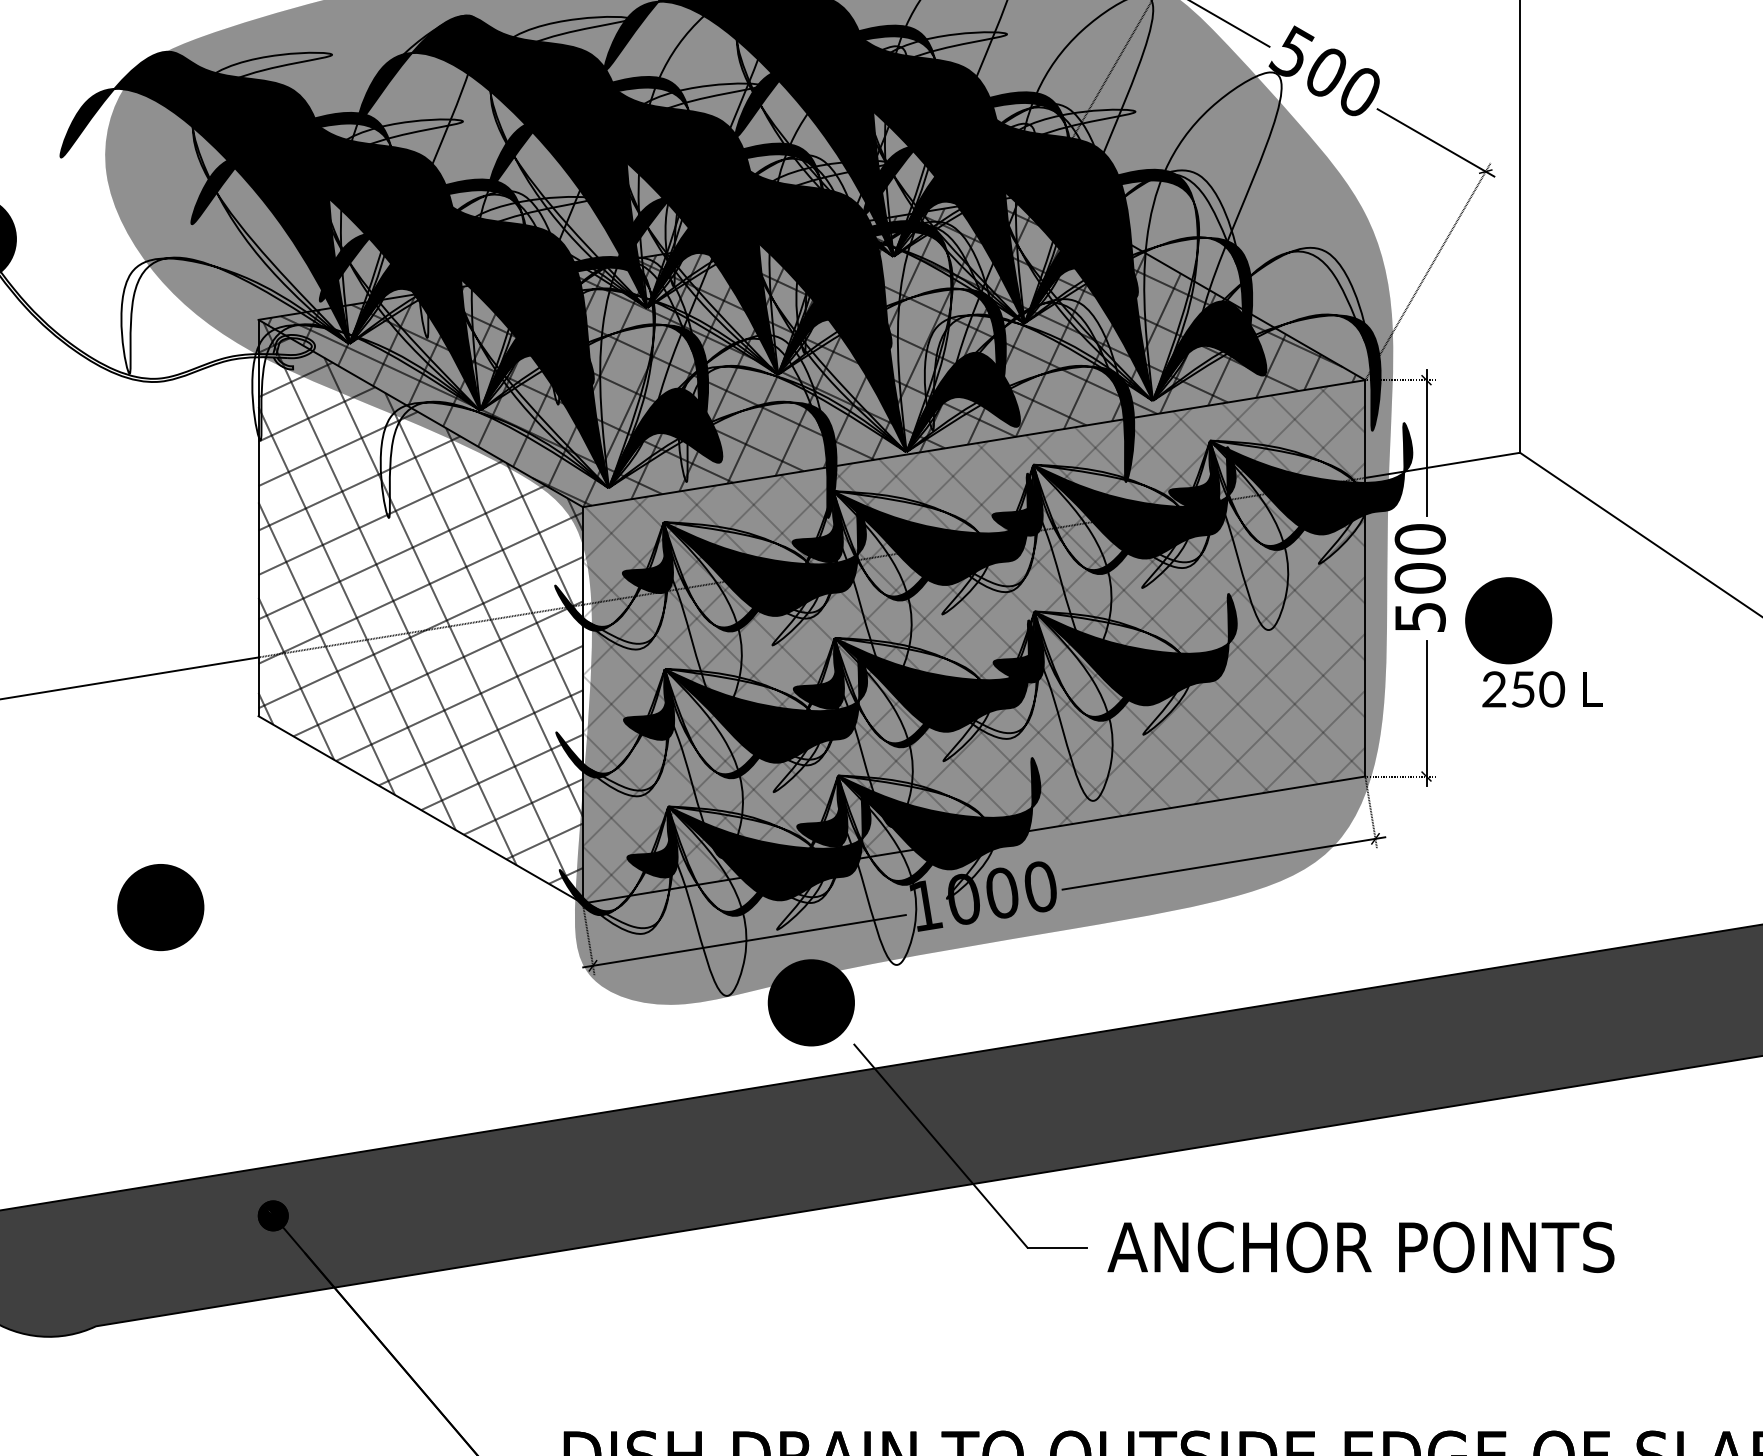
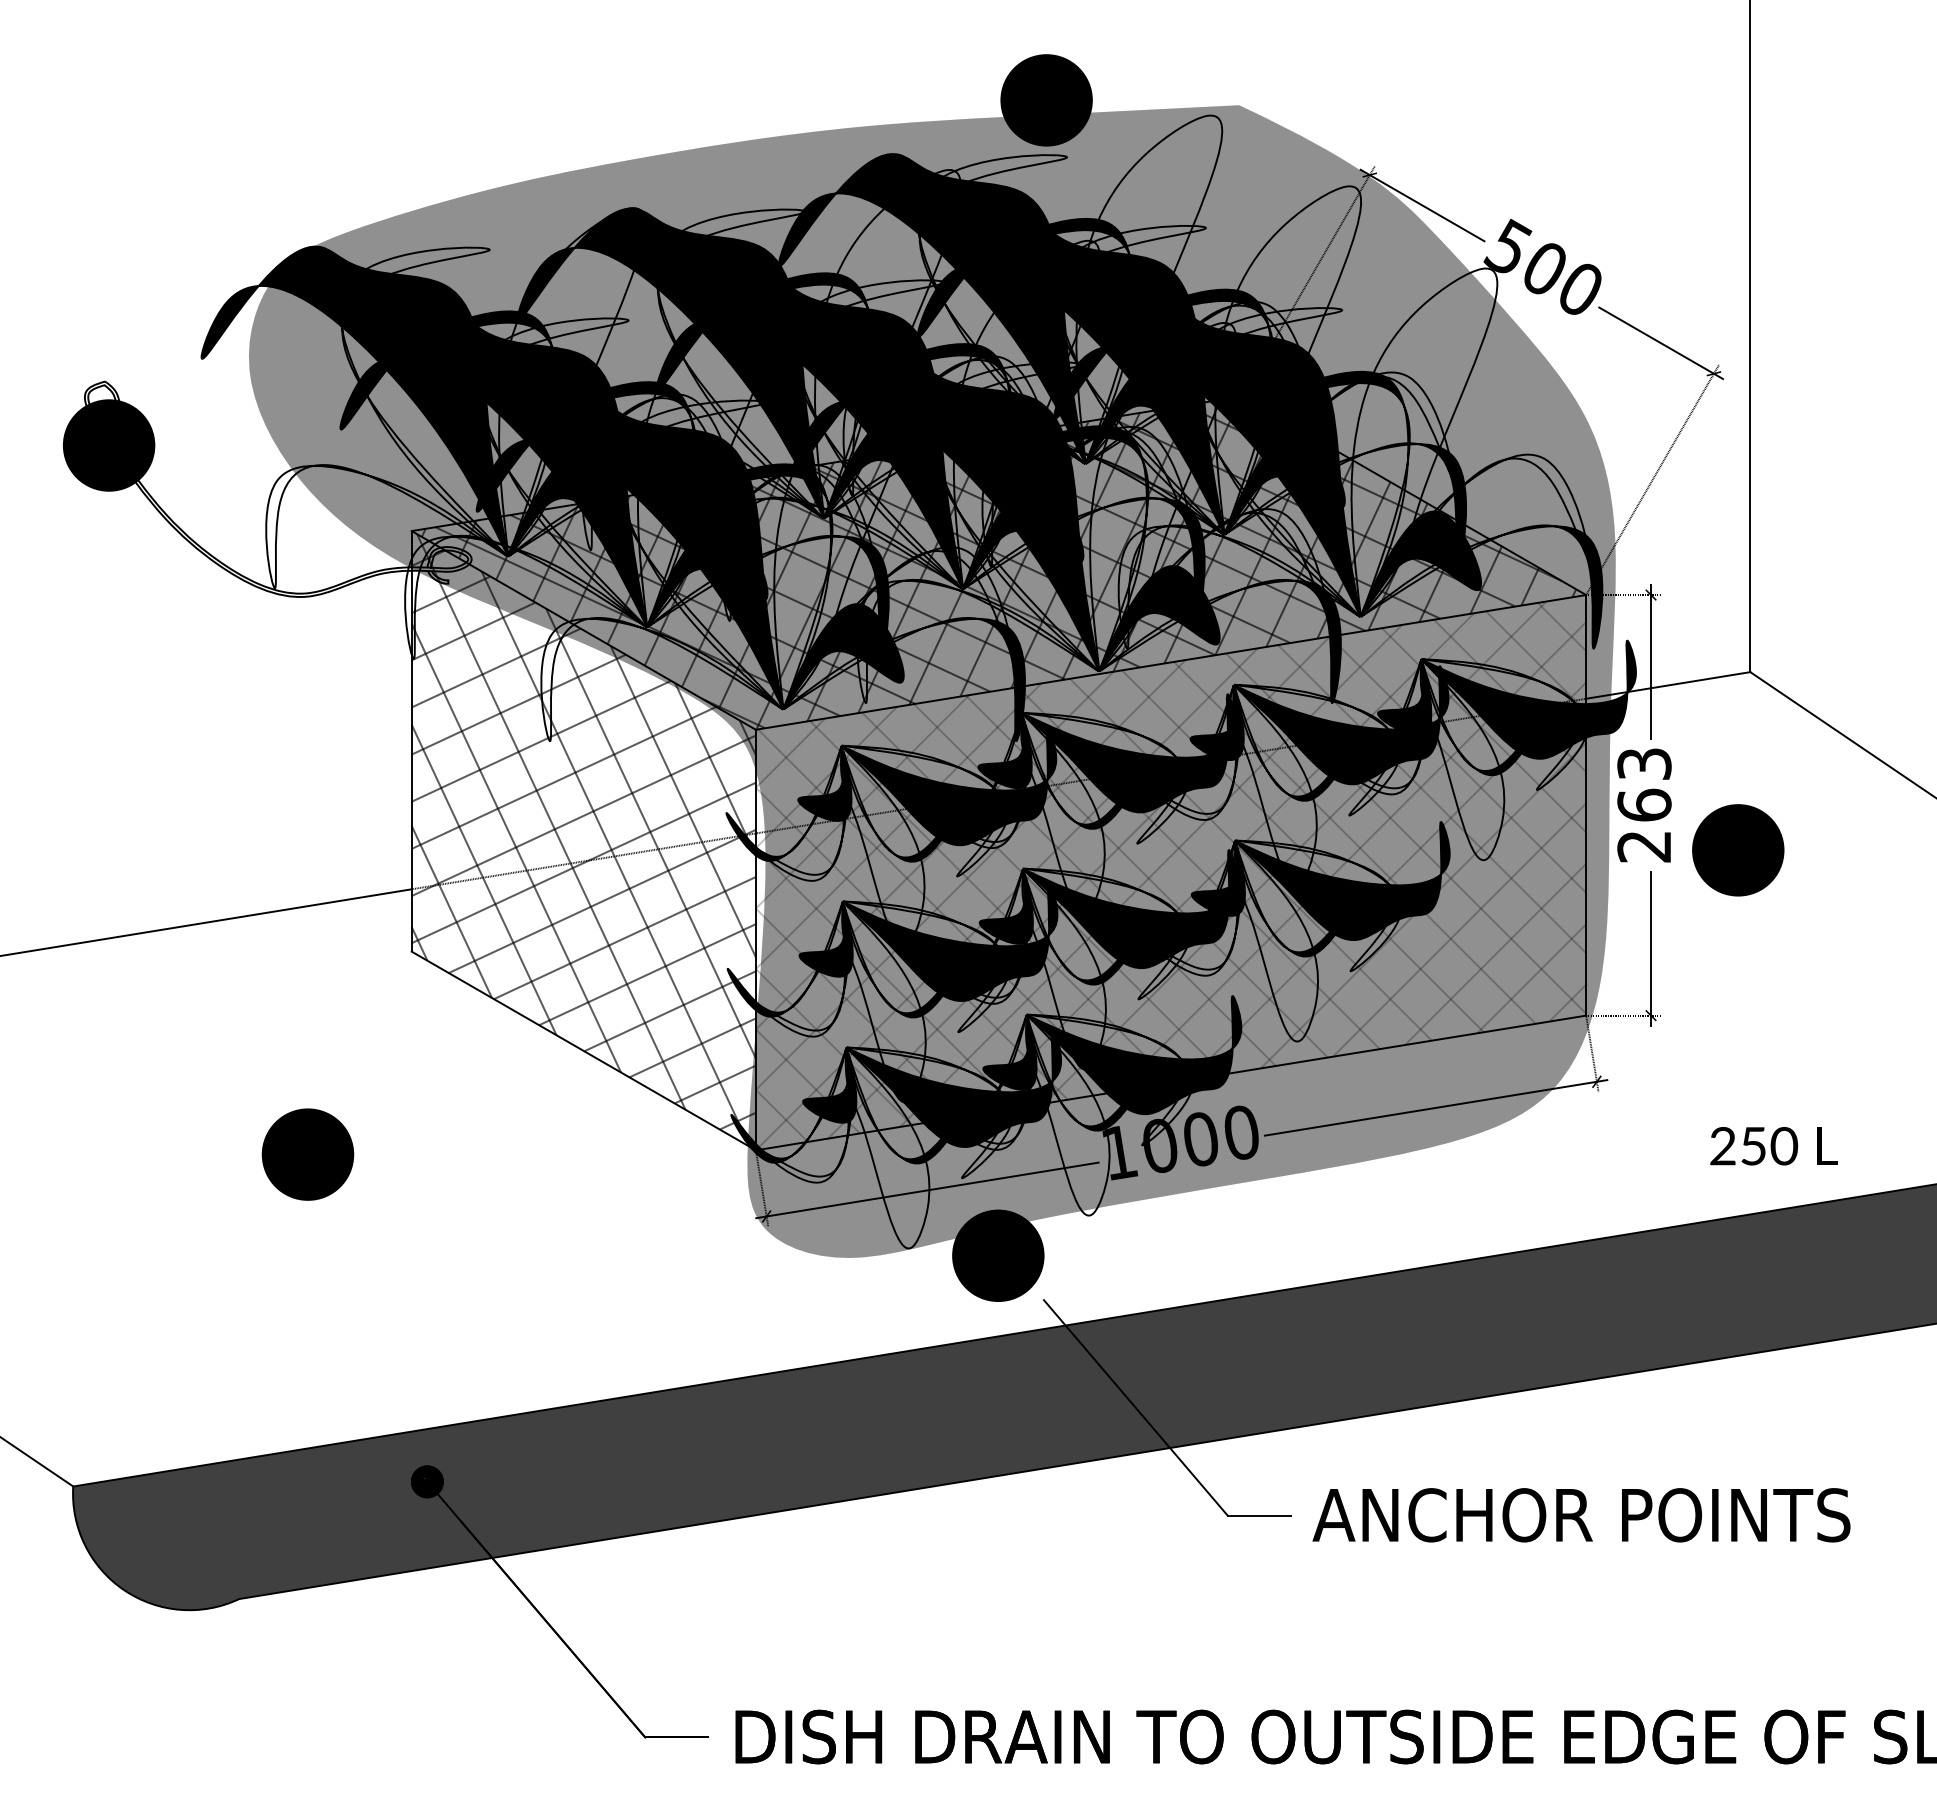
text: (1420, 577) -> (1644, 804), 500 -> 263
text: (1541, 689) -> (1773, 1146), moved

